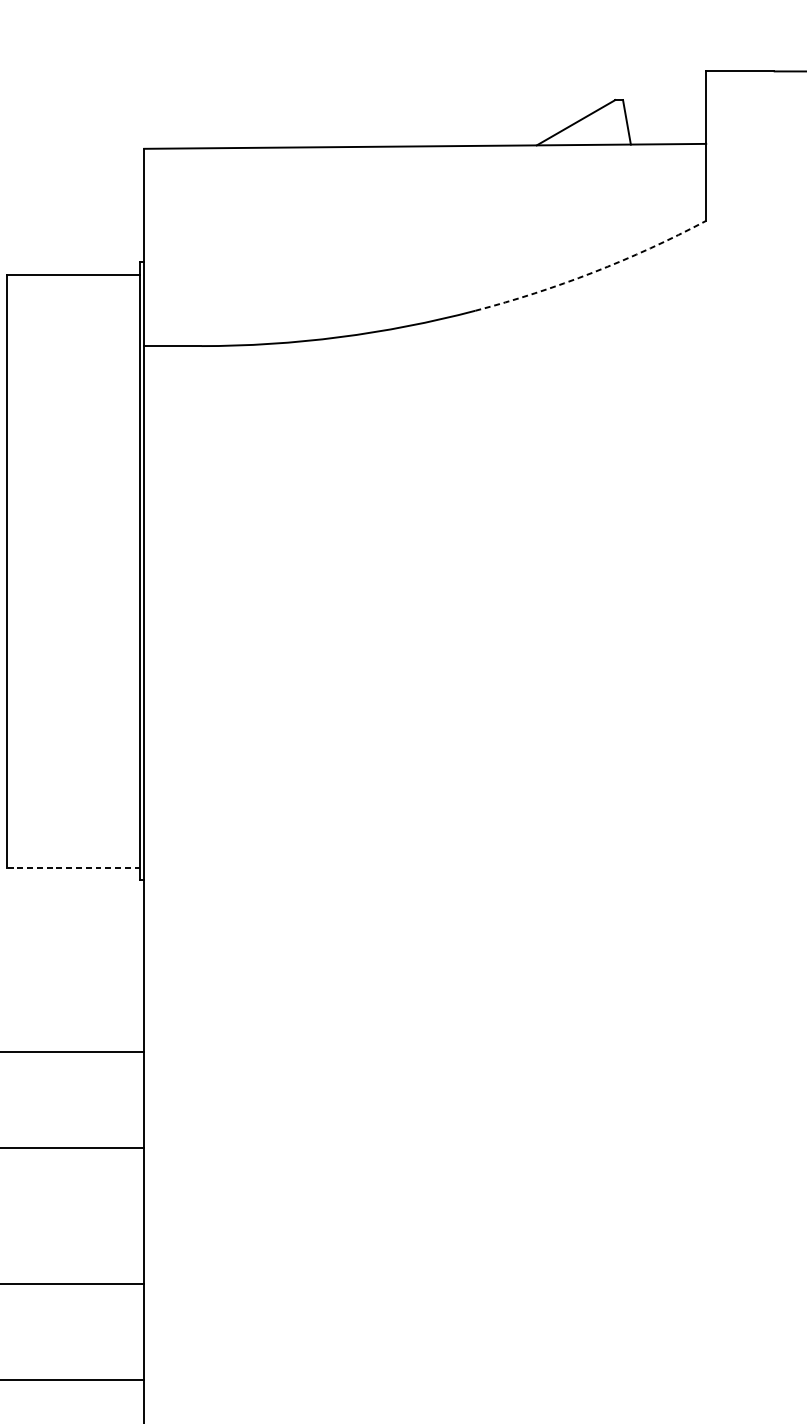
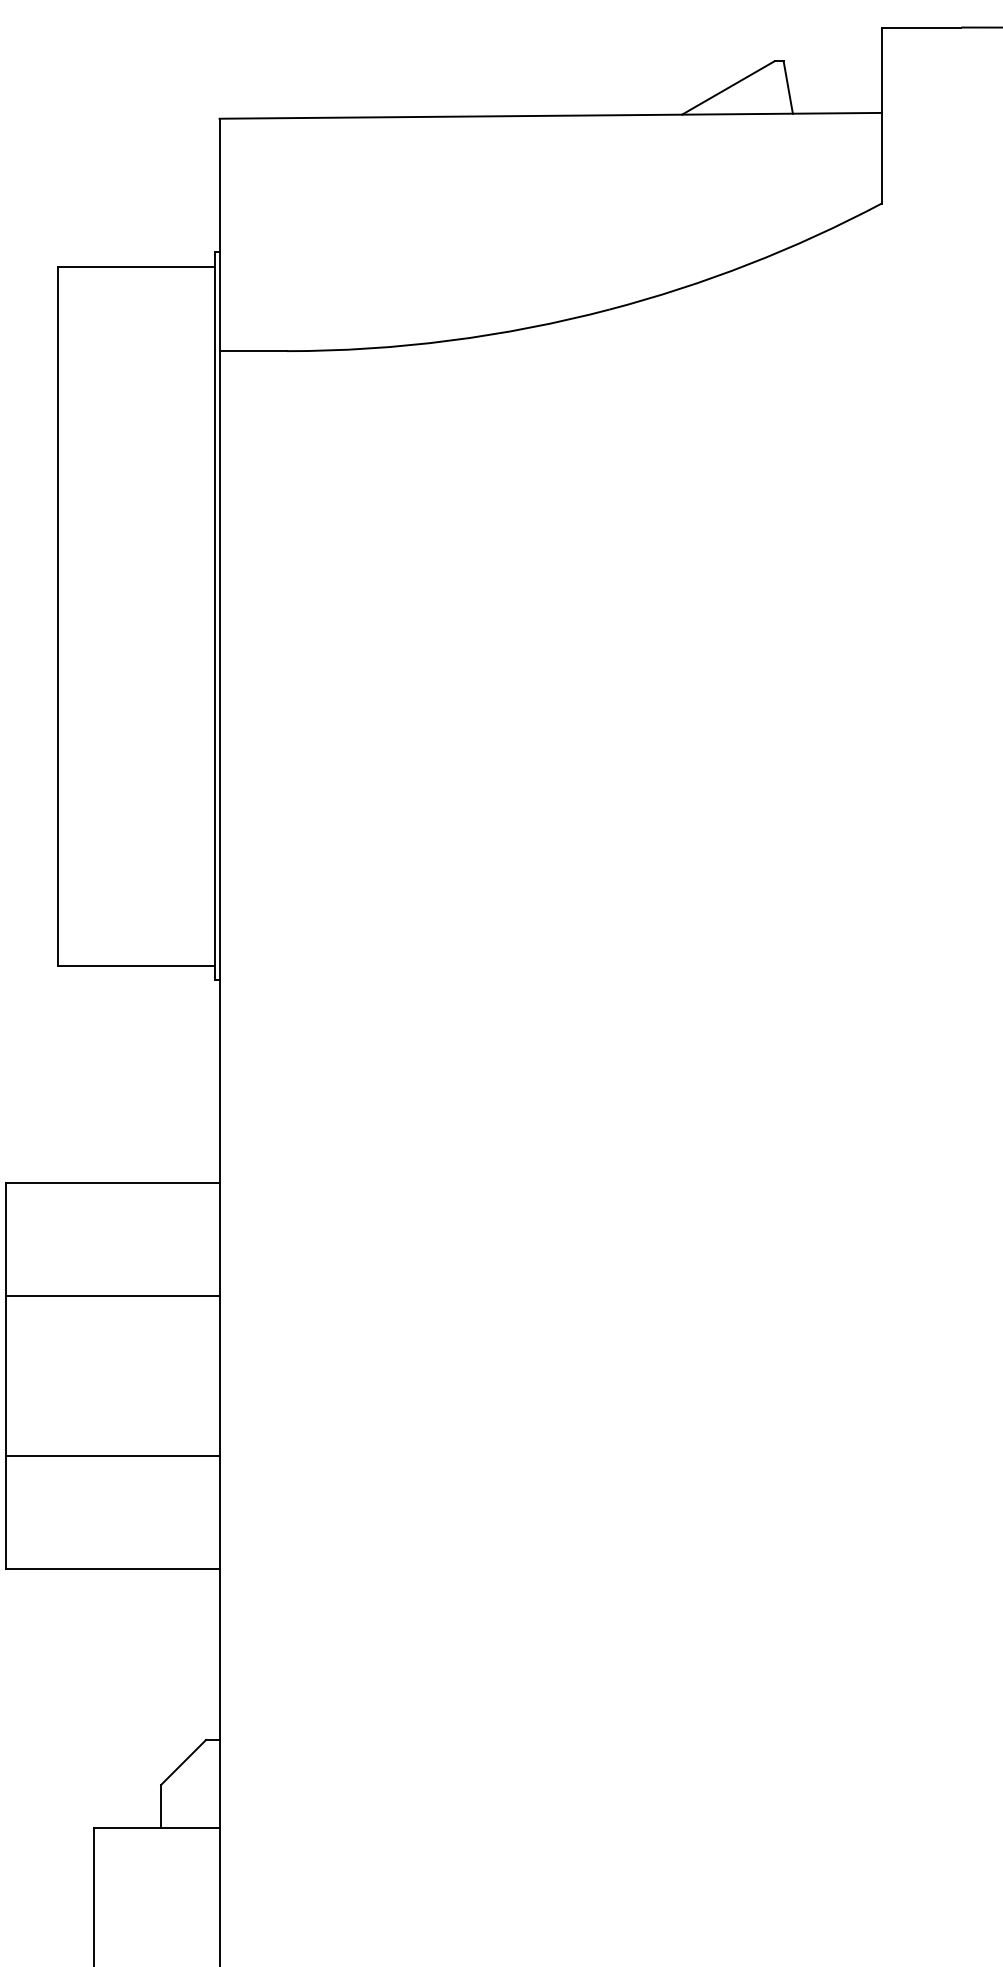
arc: (593, 272) -> (748, 264), dashed -> solid
line: (73, 867) -> (136, 965), dashed -> solid

